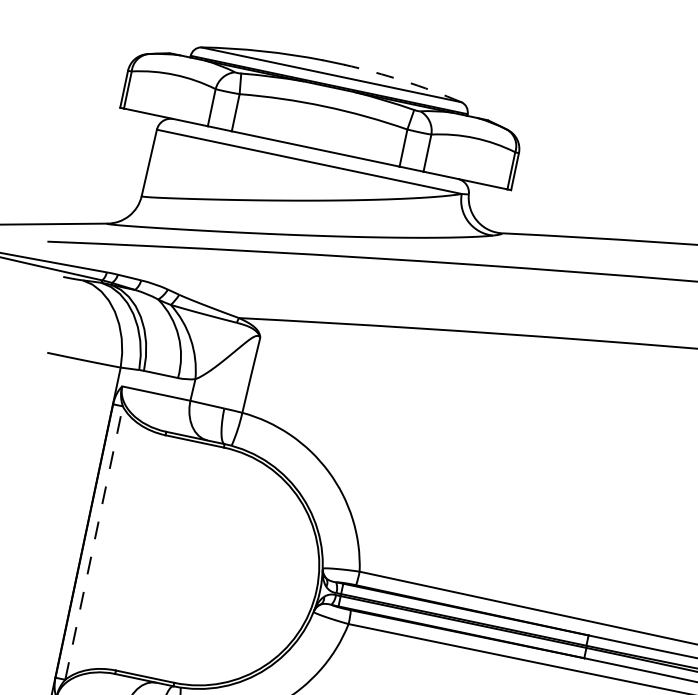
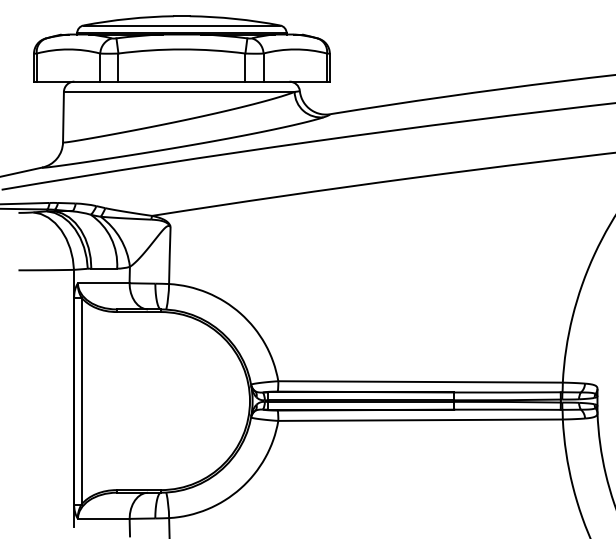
arc: (404, 80) -> (235, 18), dashed -> solid
line: (94, 542) -> (81, 400), dashed -> solid

